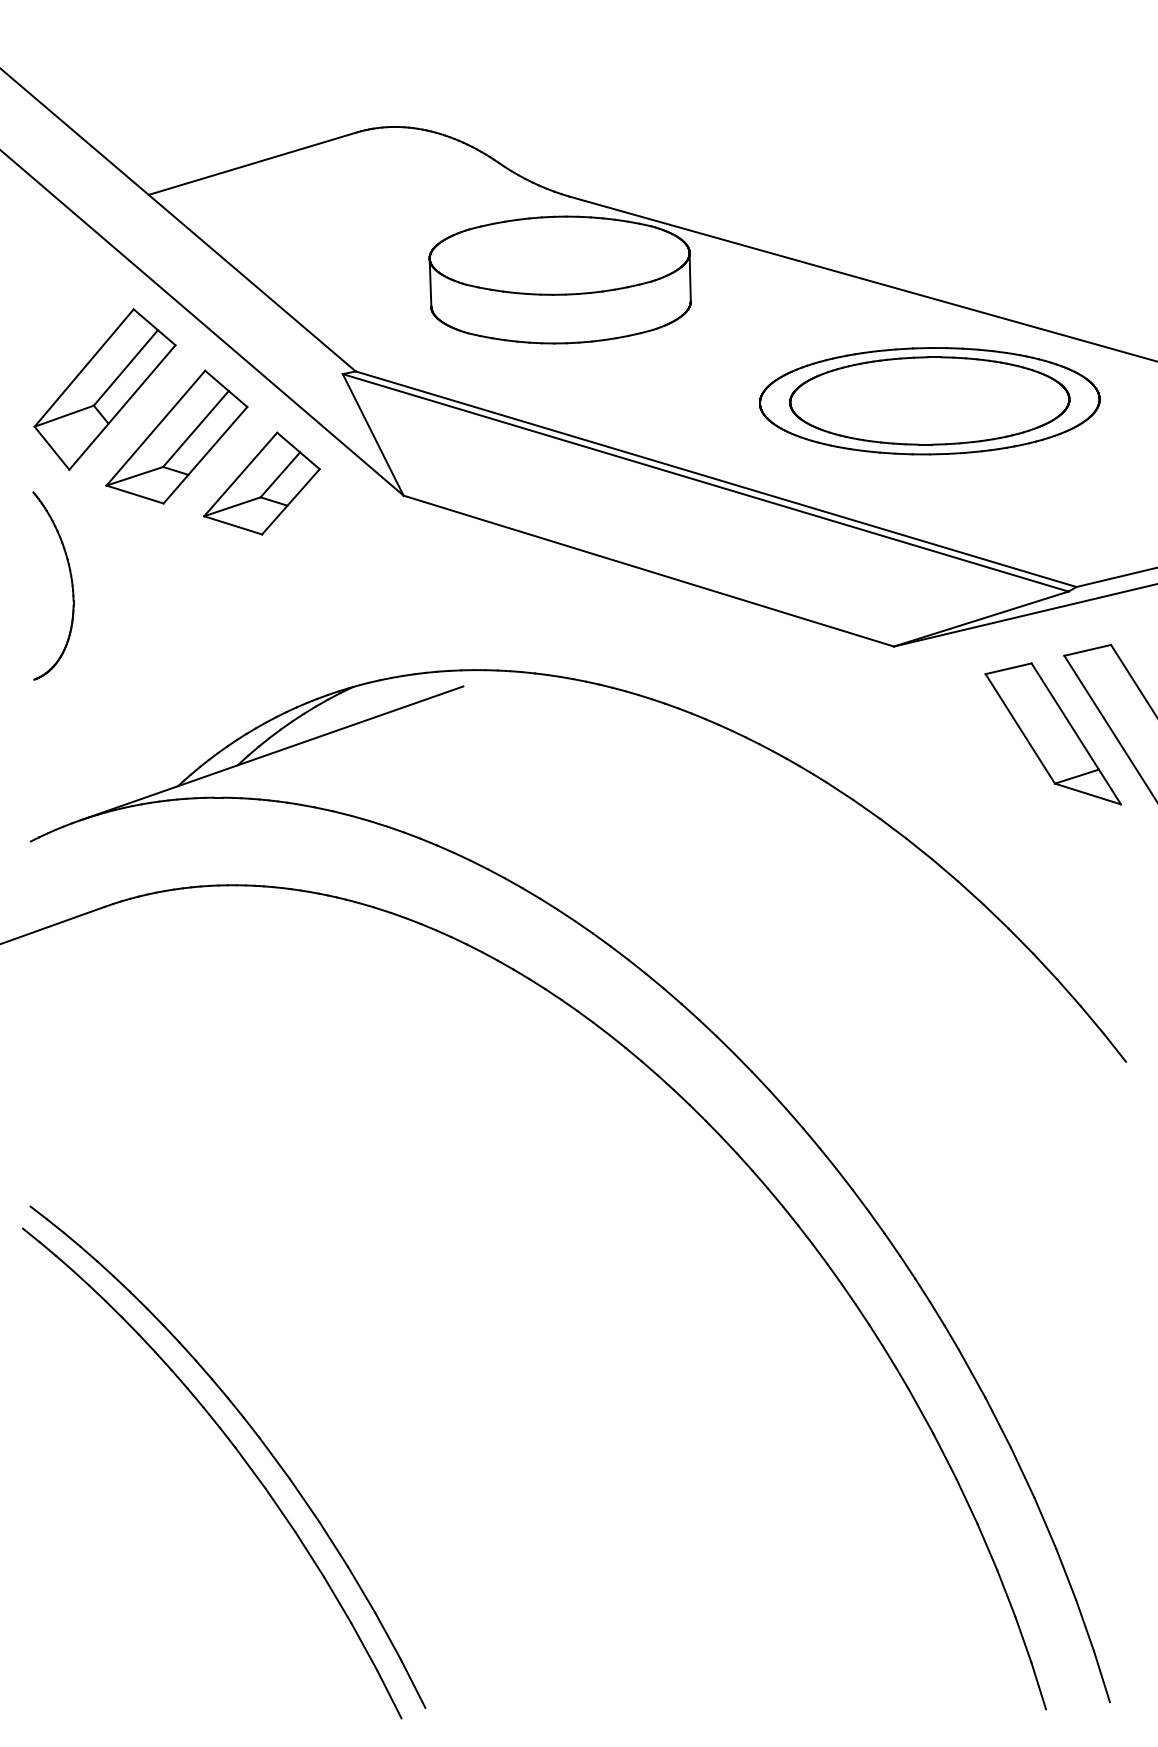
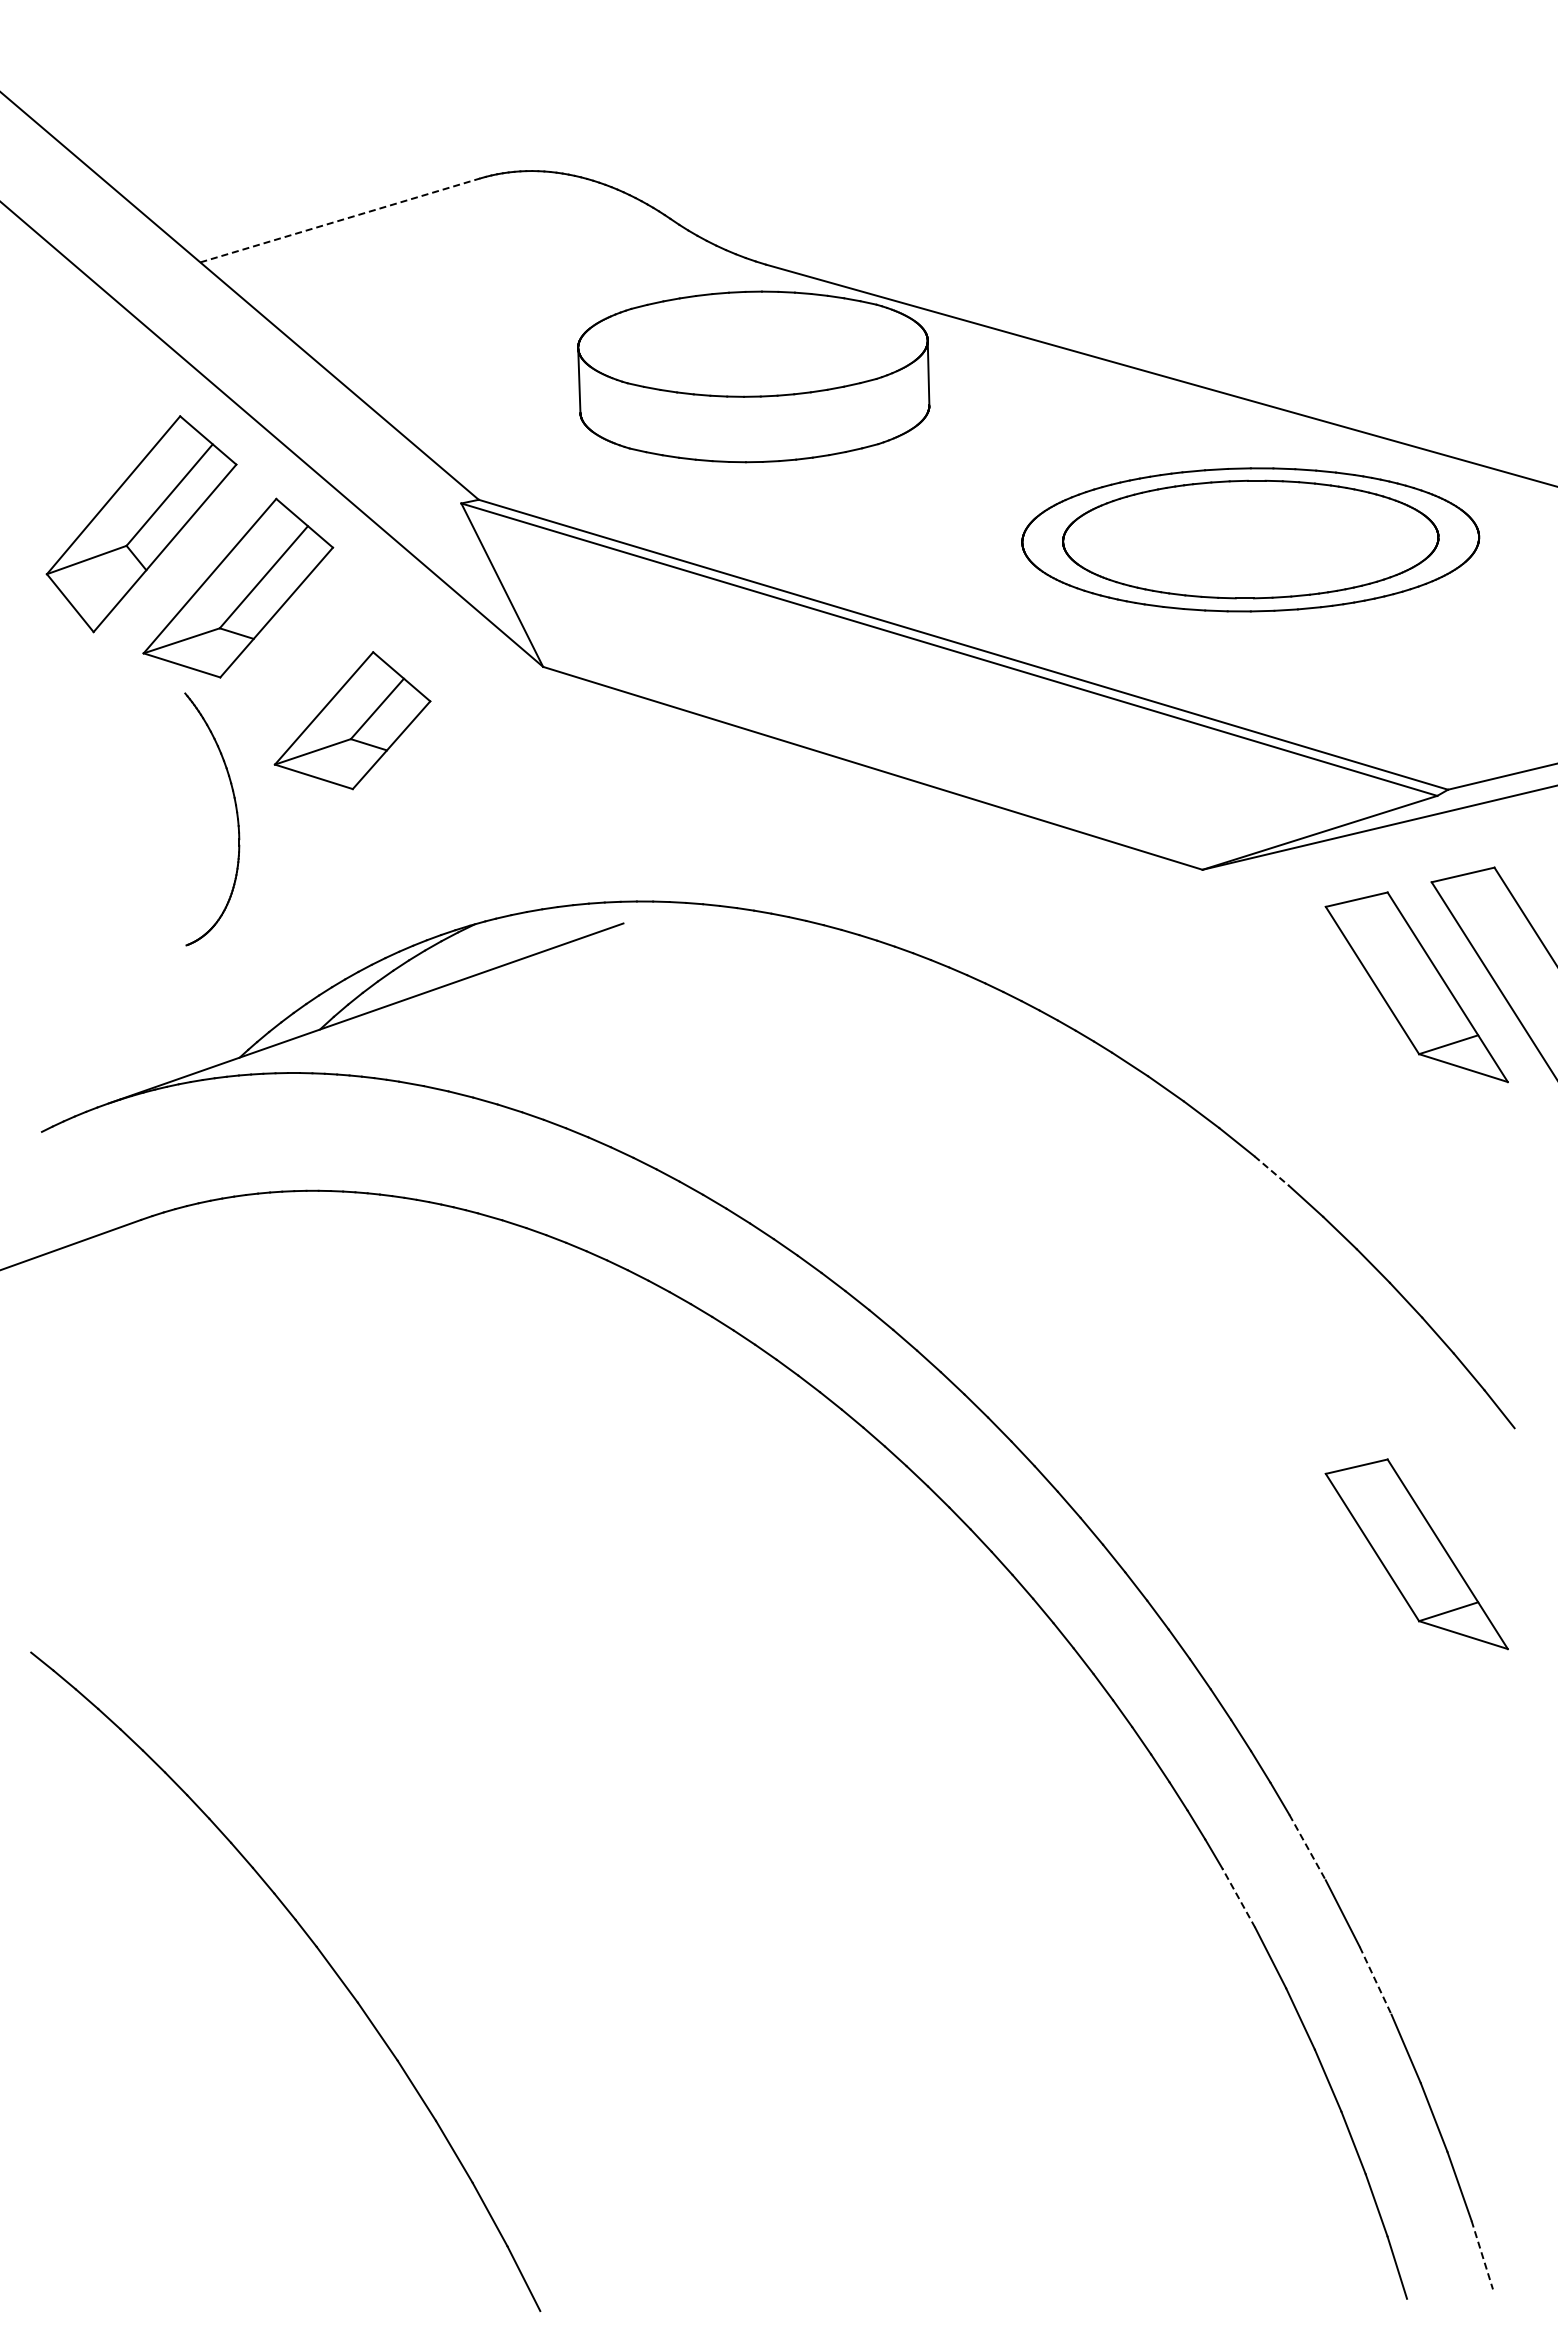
line: (252, 163) -> (340, 220), solid -> dashed
part: (261, 483) -> (352, 720), moved
part: (71, 584) -> (236, 817), moved
line: (945, 870) -> (1271, 1171), solid -> dashed
part: (1053, 1155) -> (1416, 1554), added
line: (971, 1373) -> (1307, 1847), solid -> dashed
line: (920, 1411) -> (1238, 1898), solid -> dashed
part: (255, 1433) -> (343, 1928), removed
line: (1022, 1473) -> (1375, 1981), solid -> dashed
line: (1102, 1676) -> (1482, 2255), solid -> dashed

